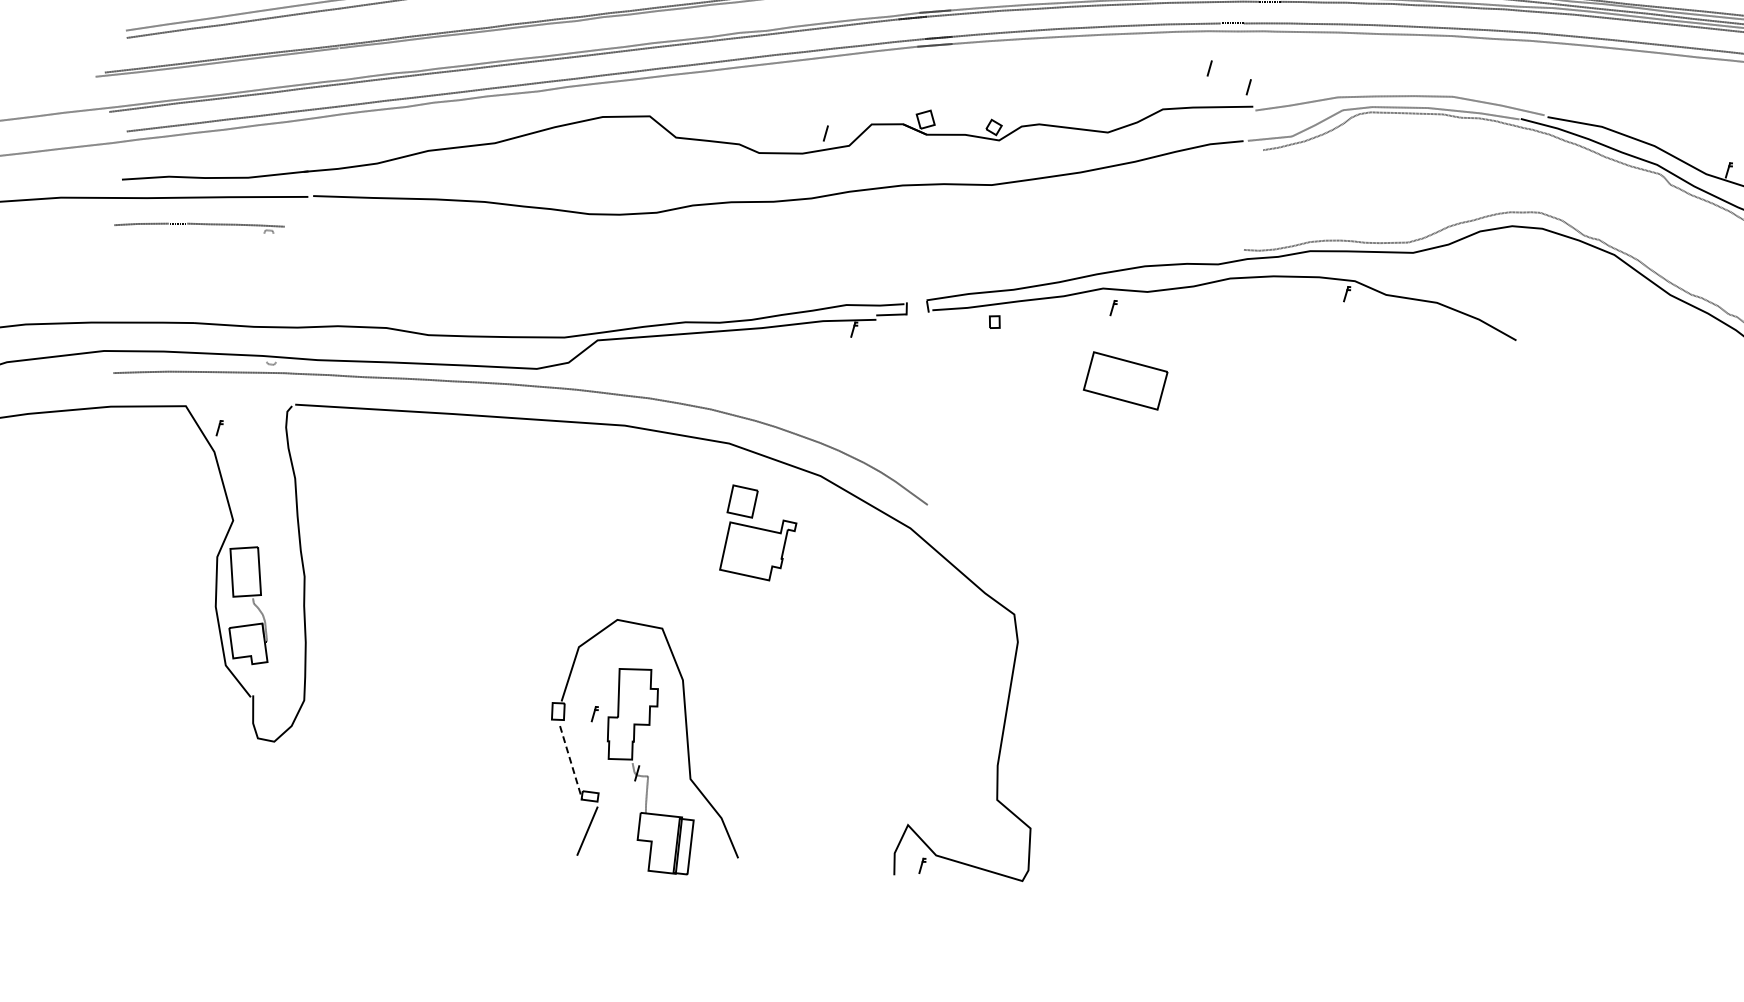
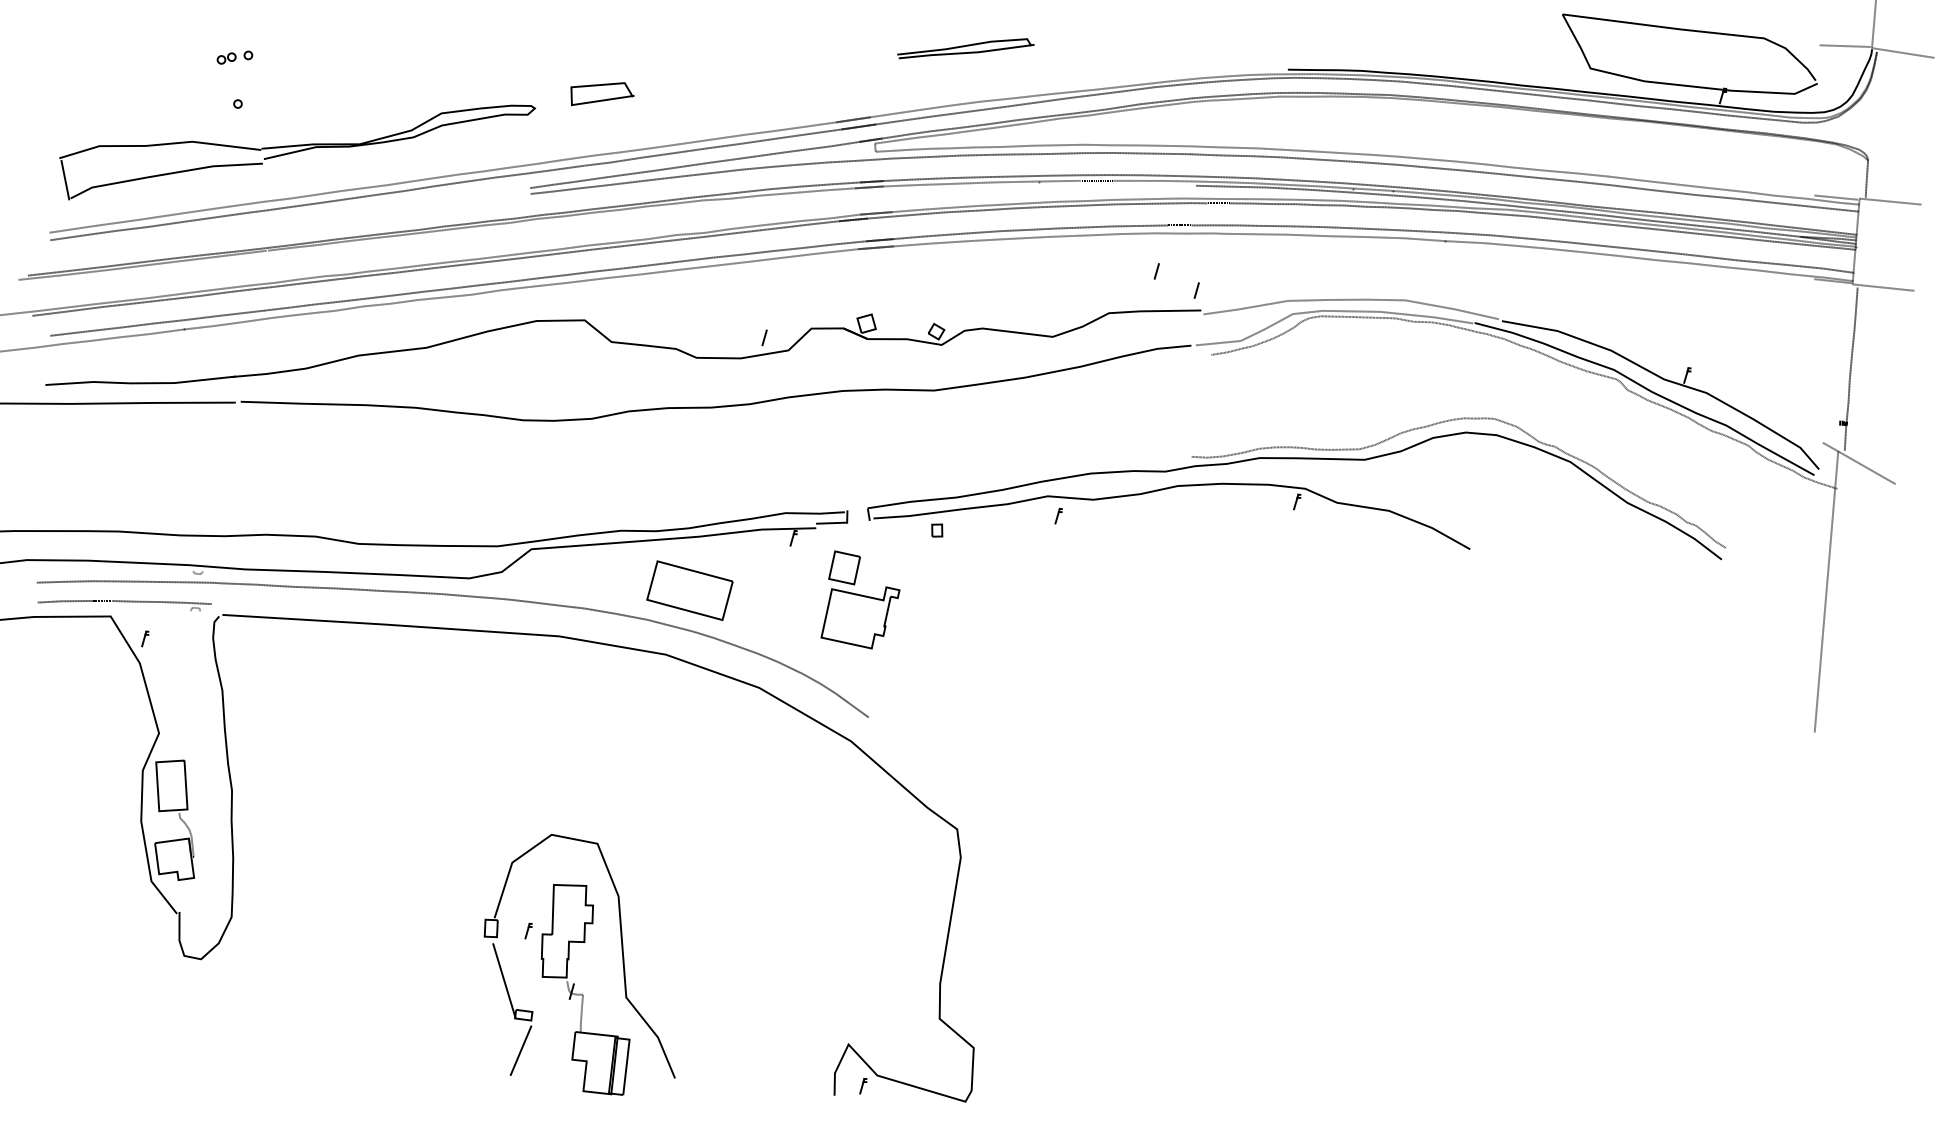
part: (199, 228) -> (124, 605), moved
part: (1125, 380) -> (689, 590), moved
part: (758, 532) -> (860, 599), moved
line: (571, 763) -> (504, 981), dashed -> solid

